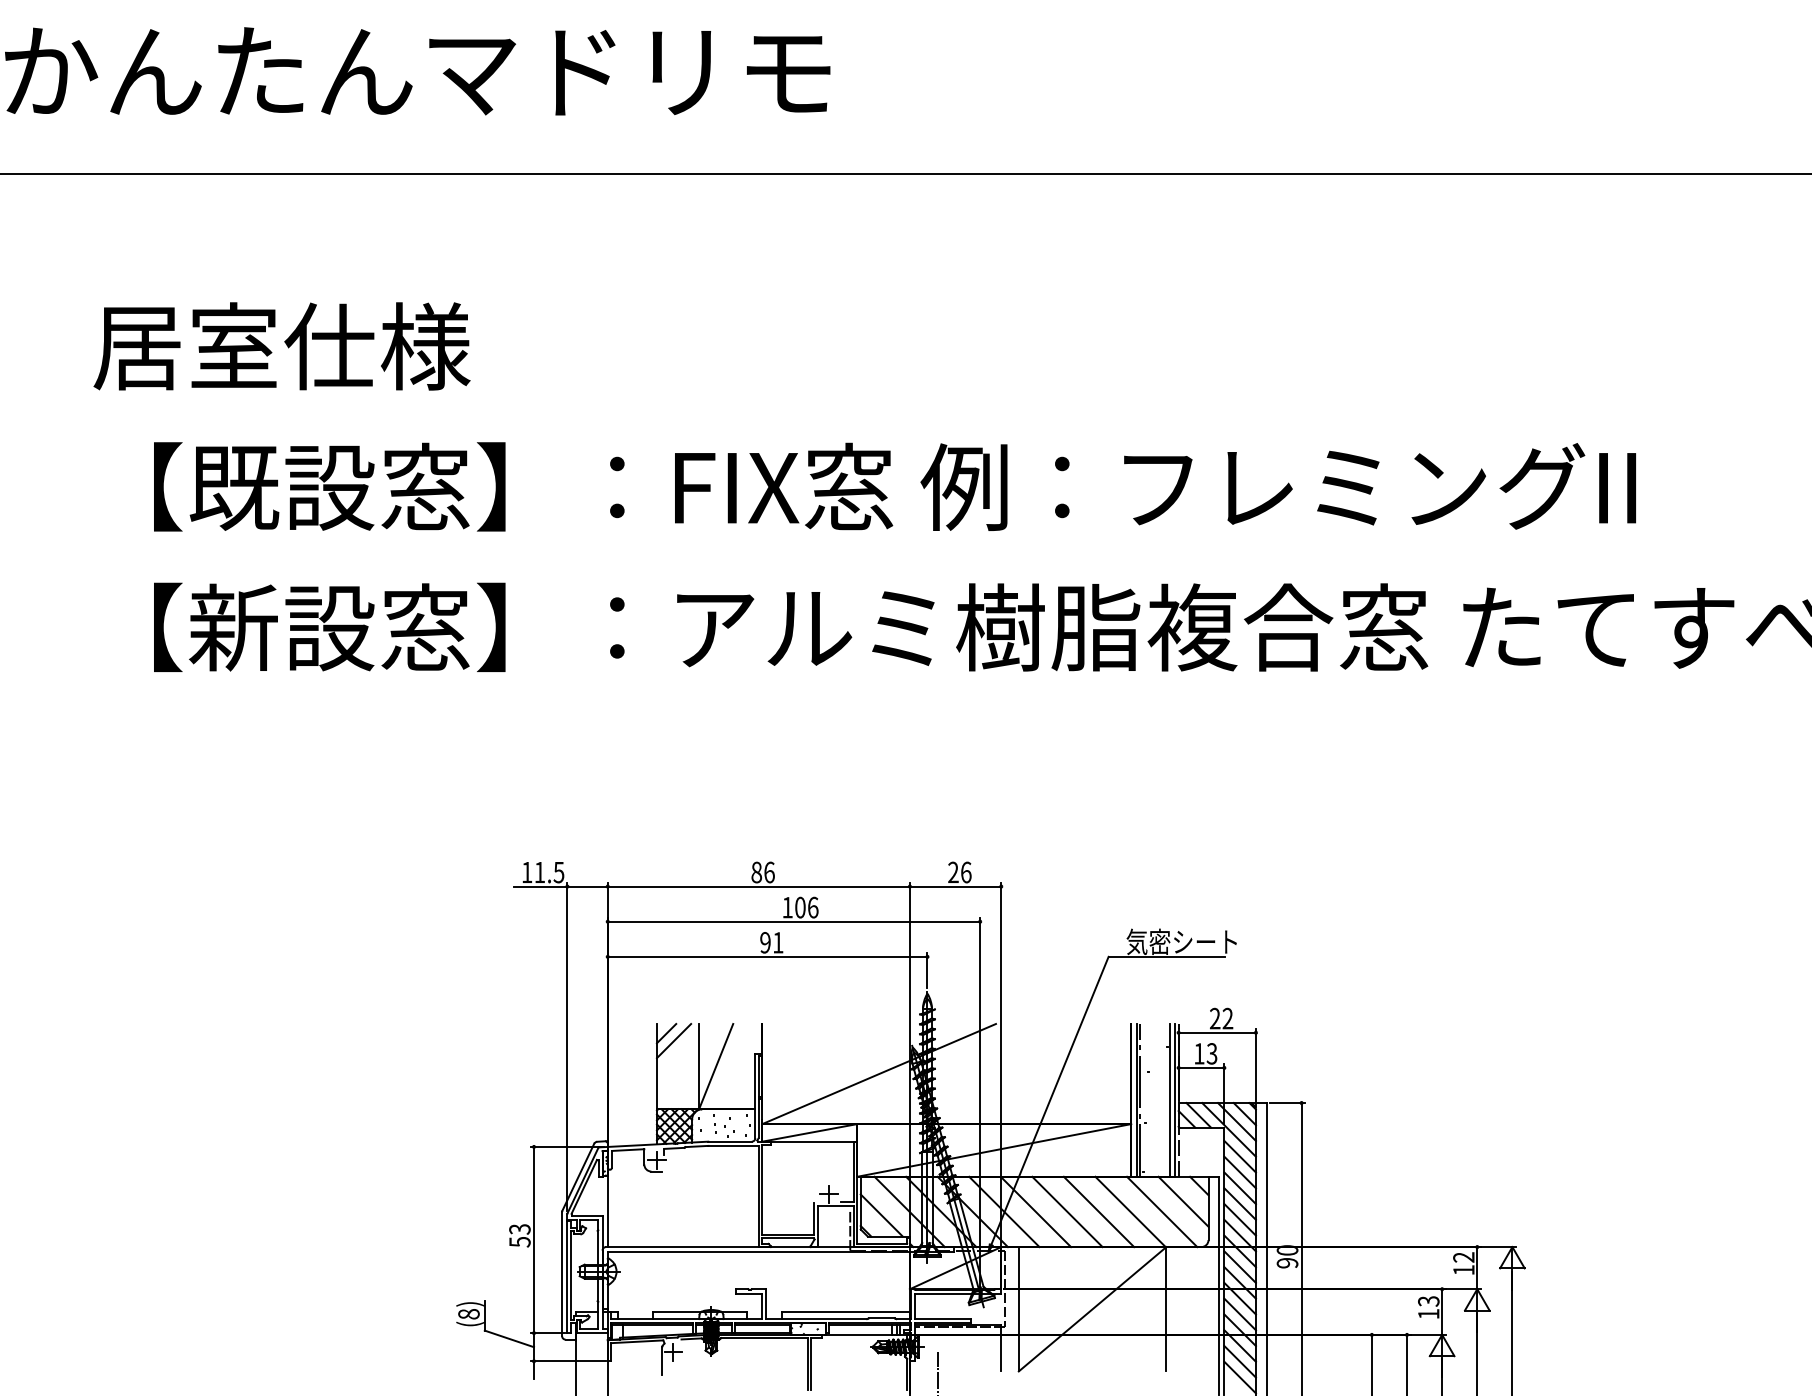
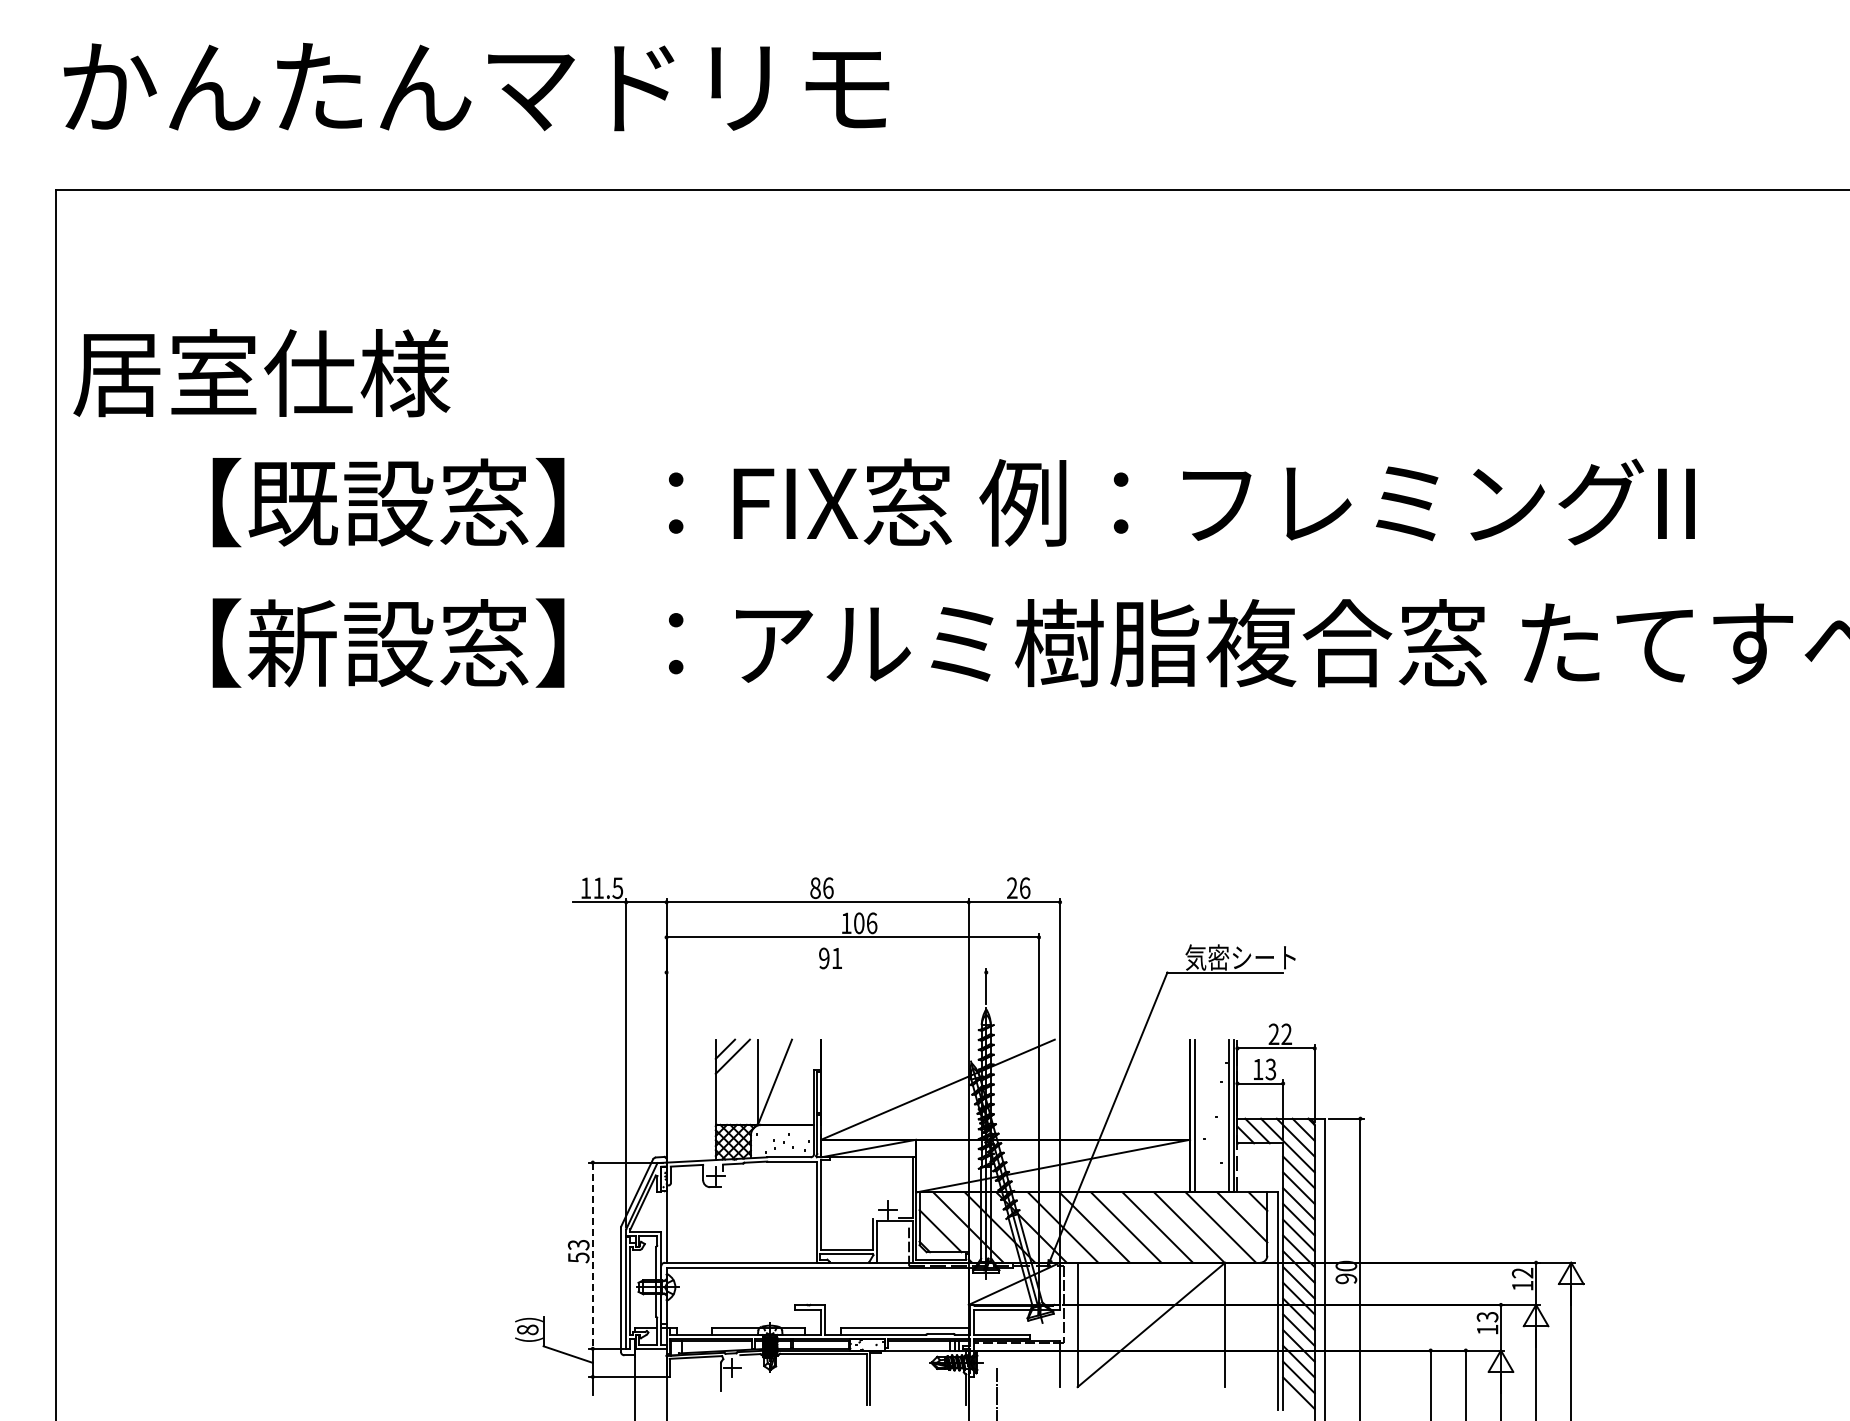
text: (281, 346) -> (261, 373), moved
line: (767, 956) -> (826, 972), removed
line: (1139, 1099) -> (1198, 1115), removed
line: (533, 1240) -> (592, 1256), solid -> dashed

